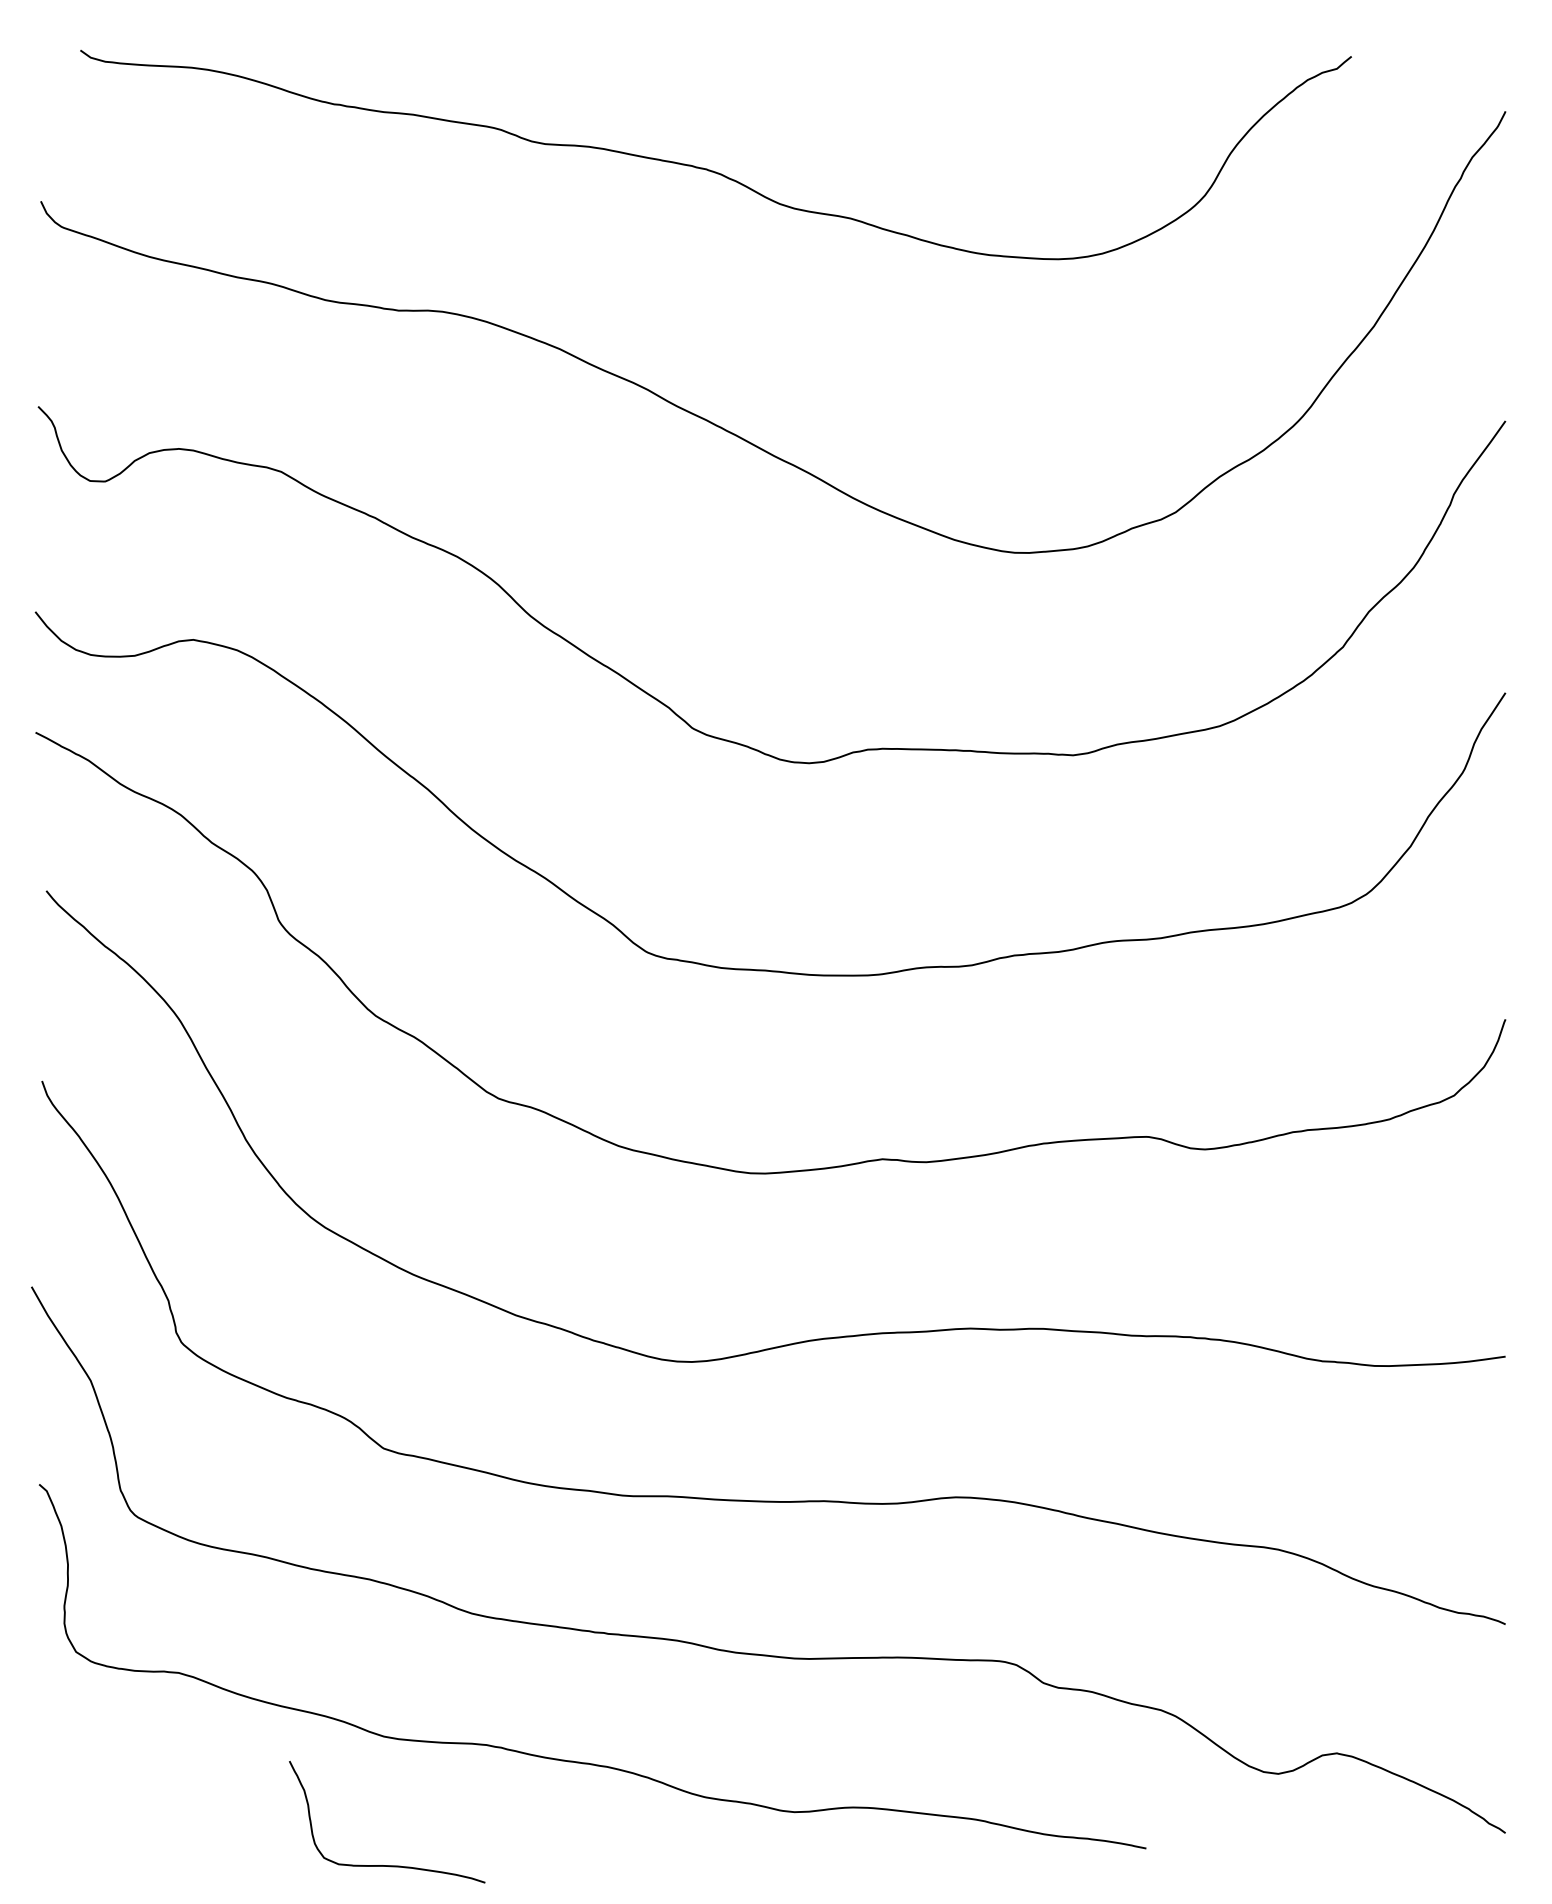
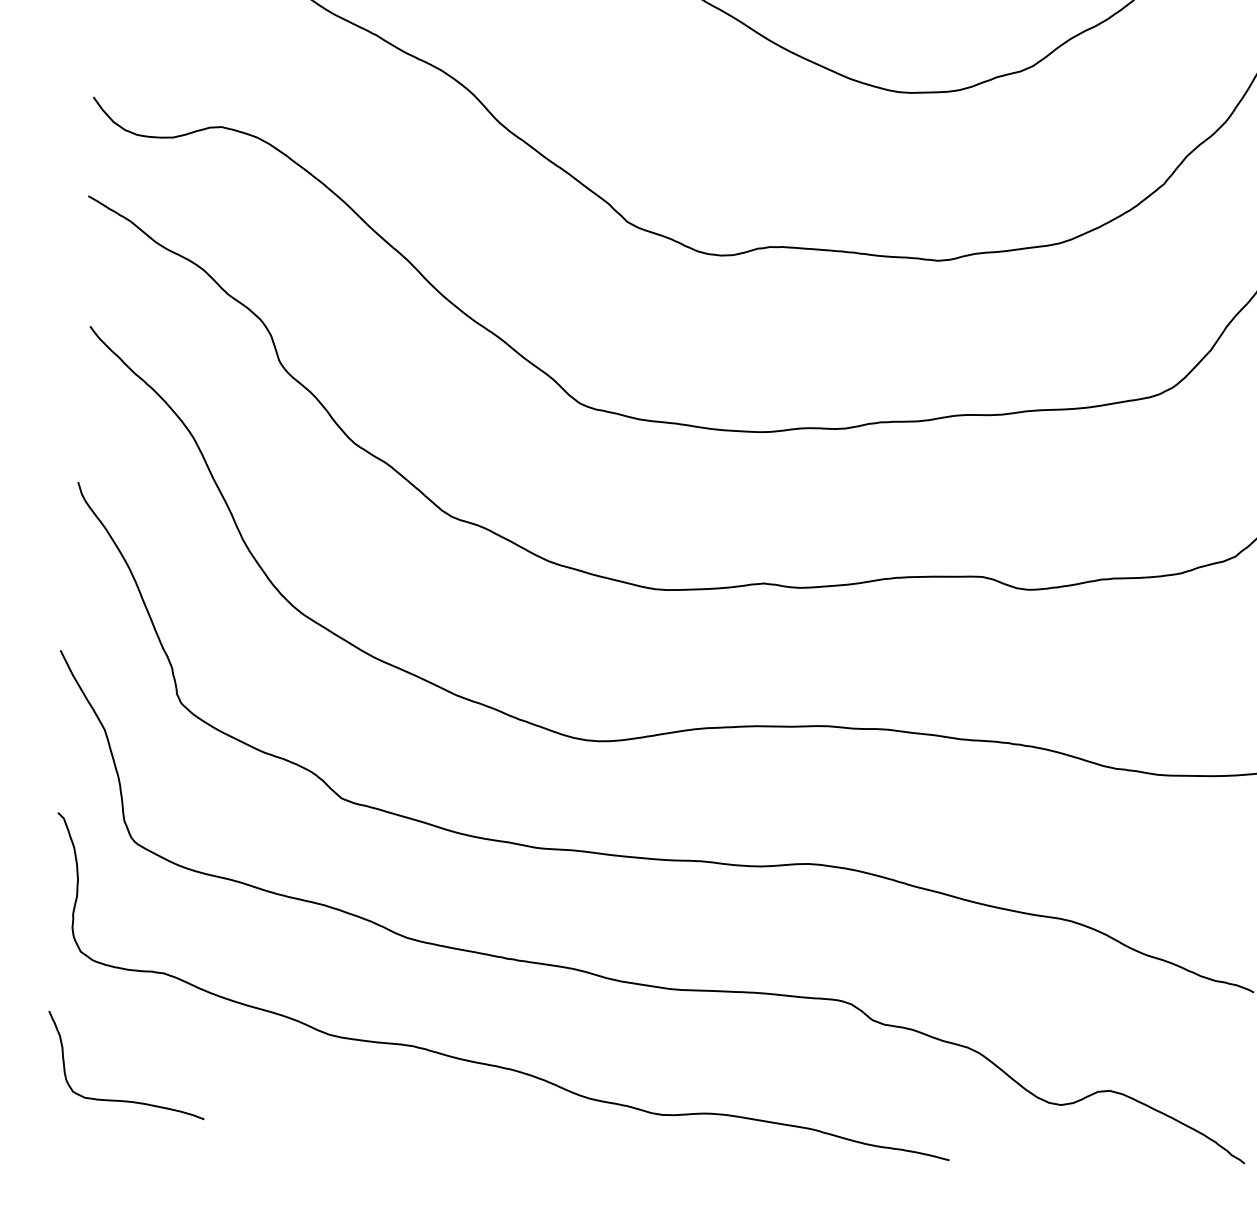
curve: (387, 1865) -> (124, 1100), moved

